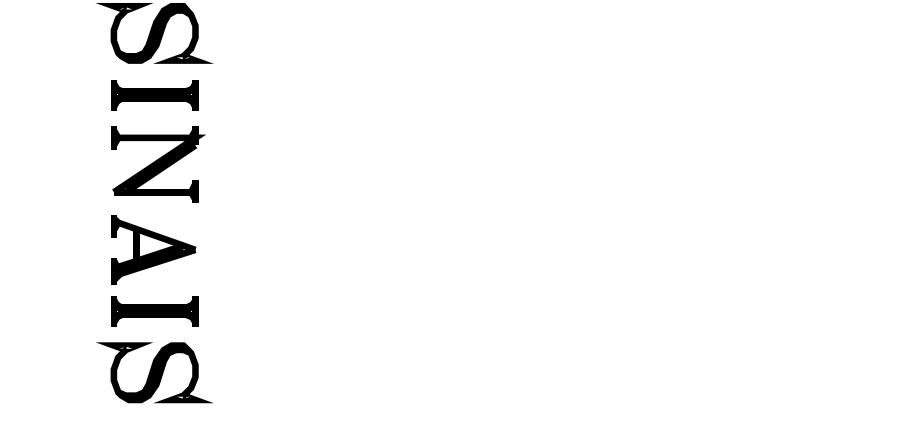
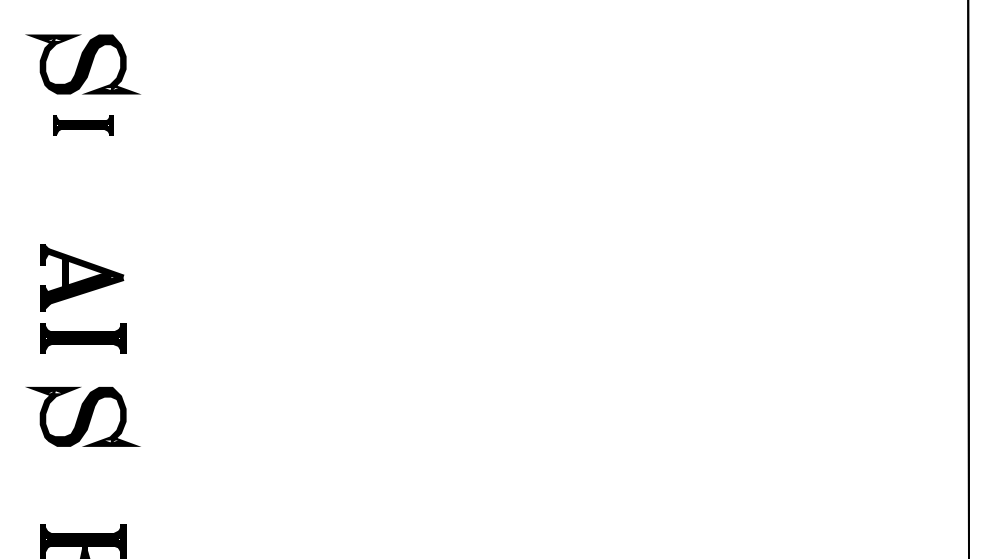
part: (155, 95) -> (83, 125), size x0.7
part: (158, 164) -> (86, 193), removed
part: (153, 372) -> (82, 416), moved

